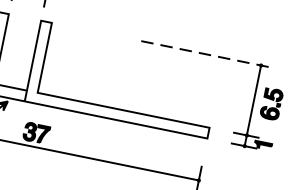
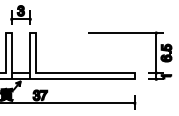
line: (207, 55) -> (125, 33), dashed -> solid

